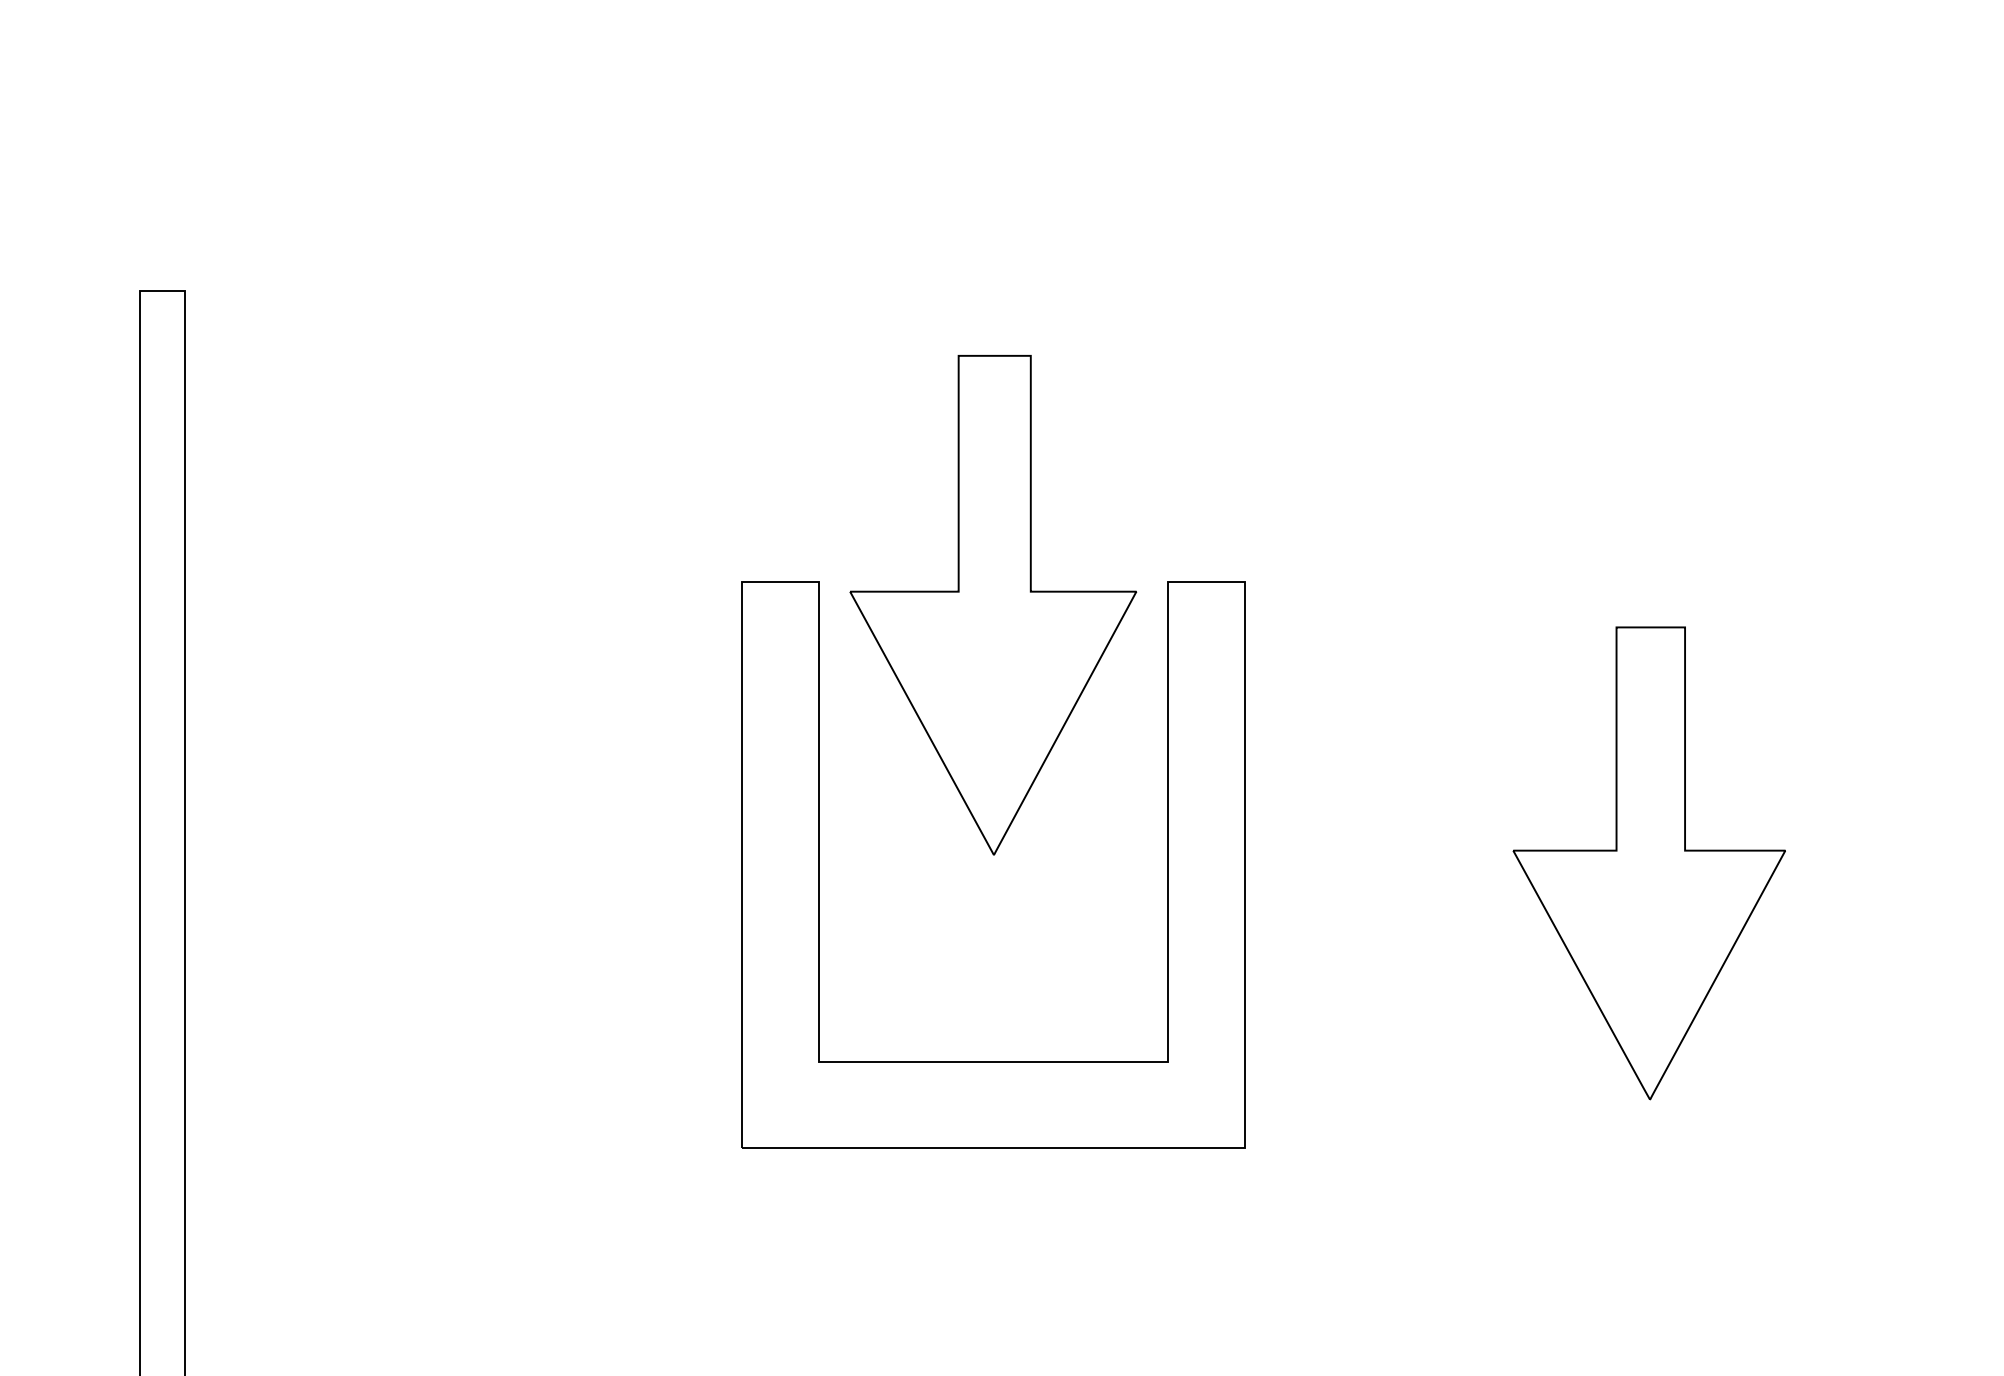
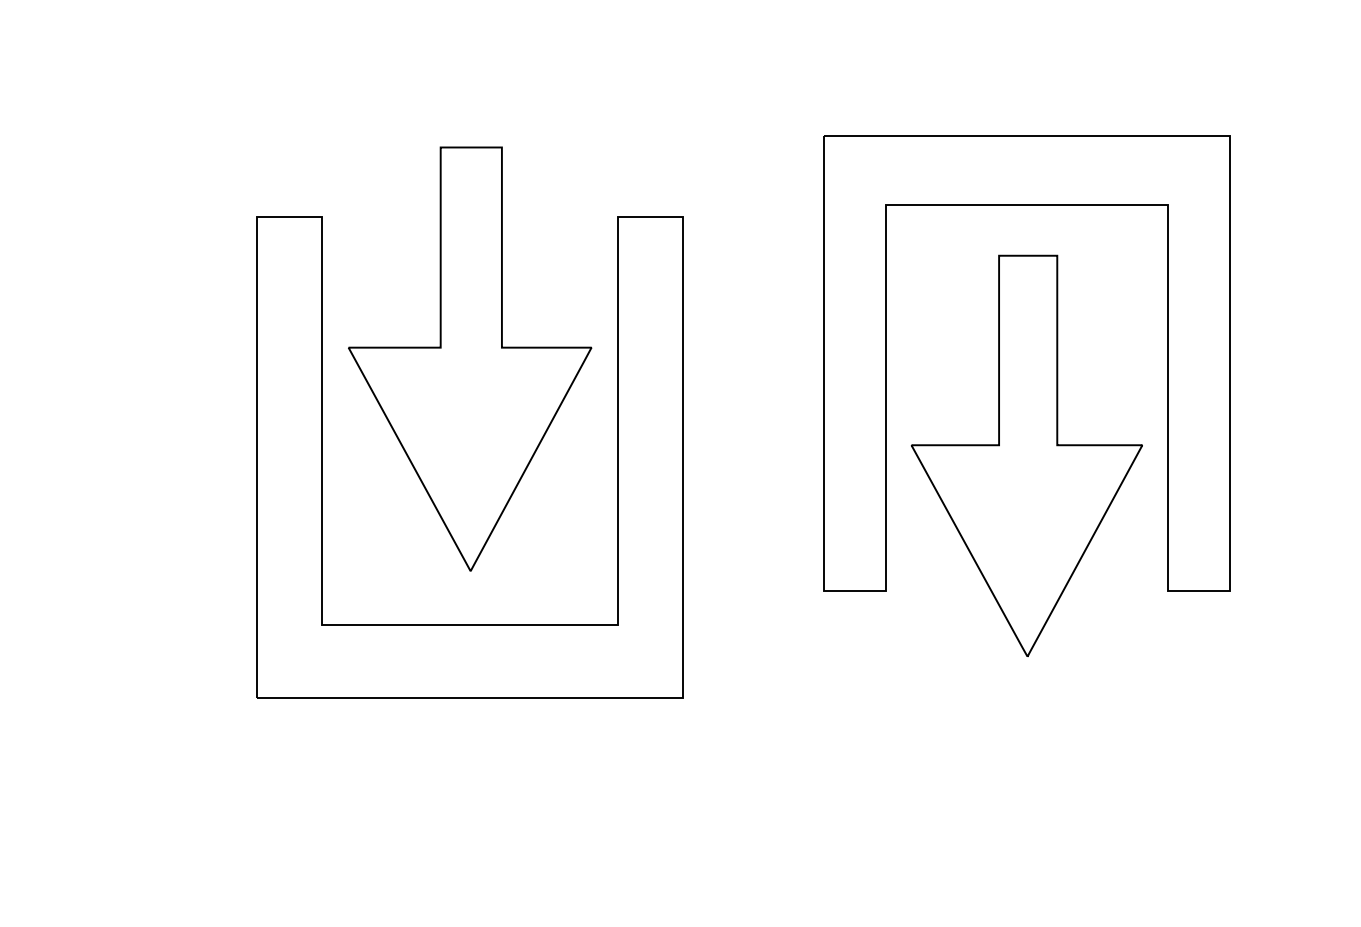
part: (993, 605) -> (470, 359), moved
part: (1483, 754) -> (886, 363), added

